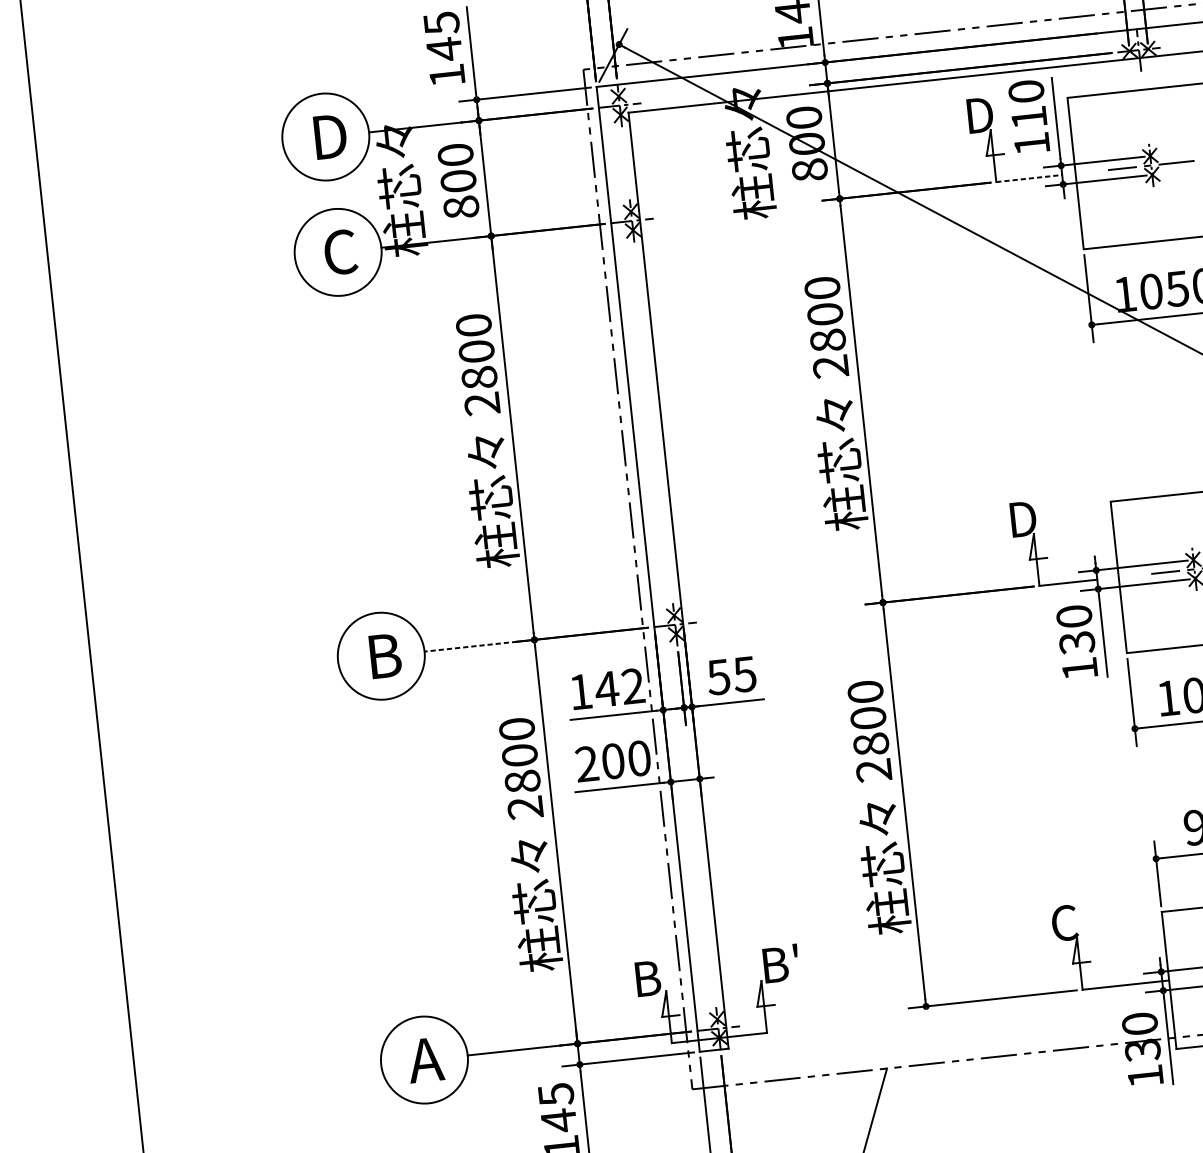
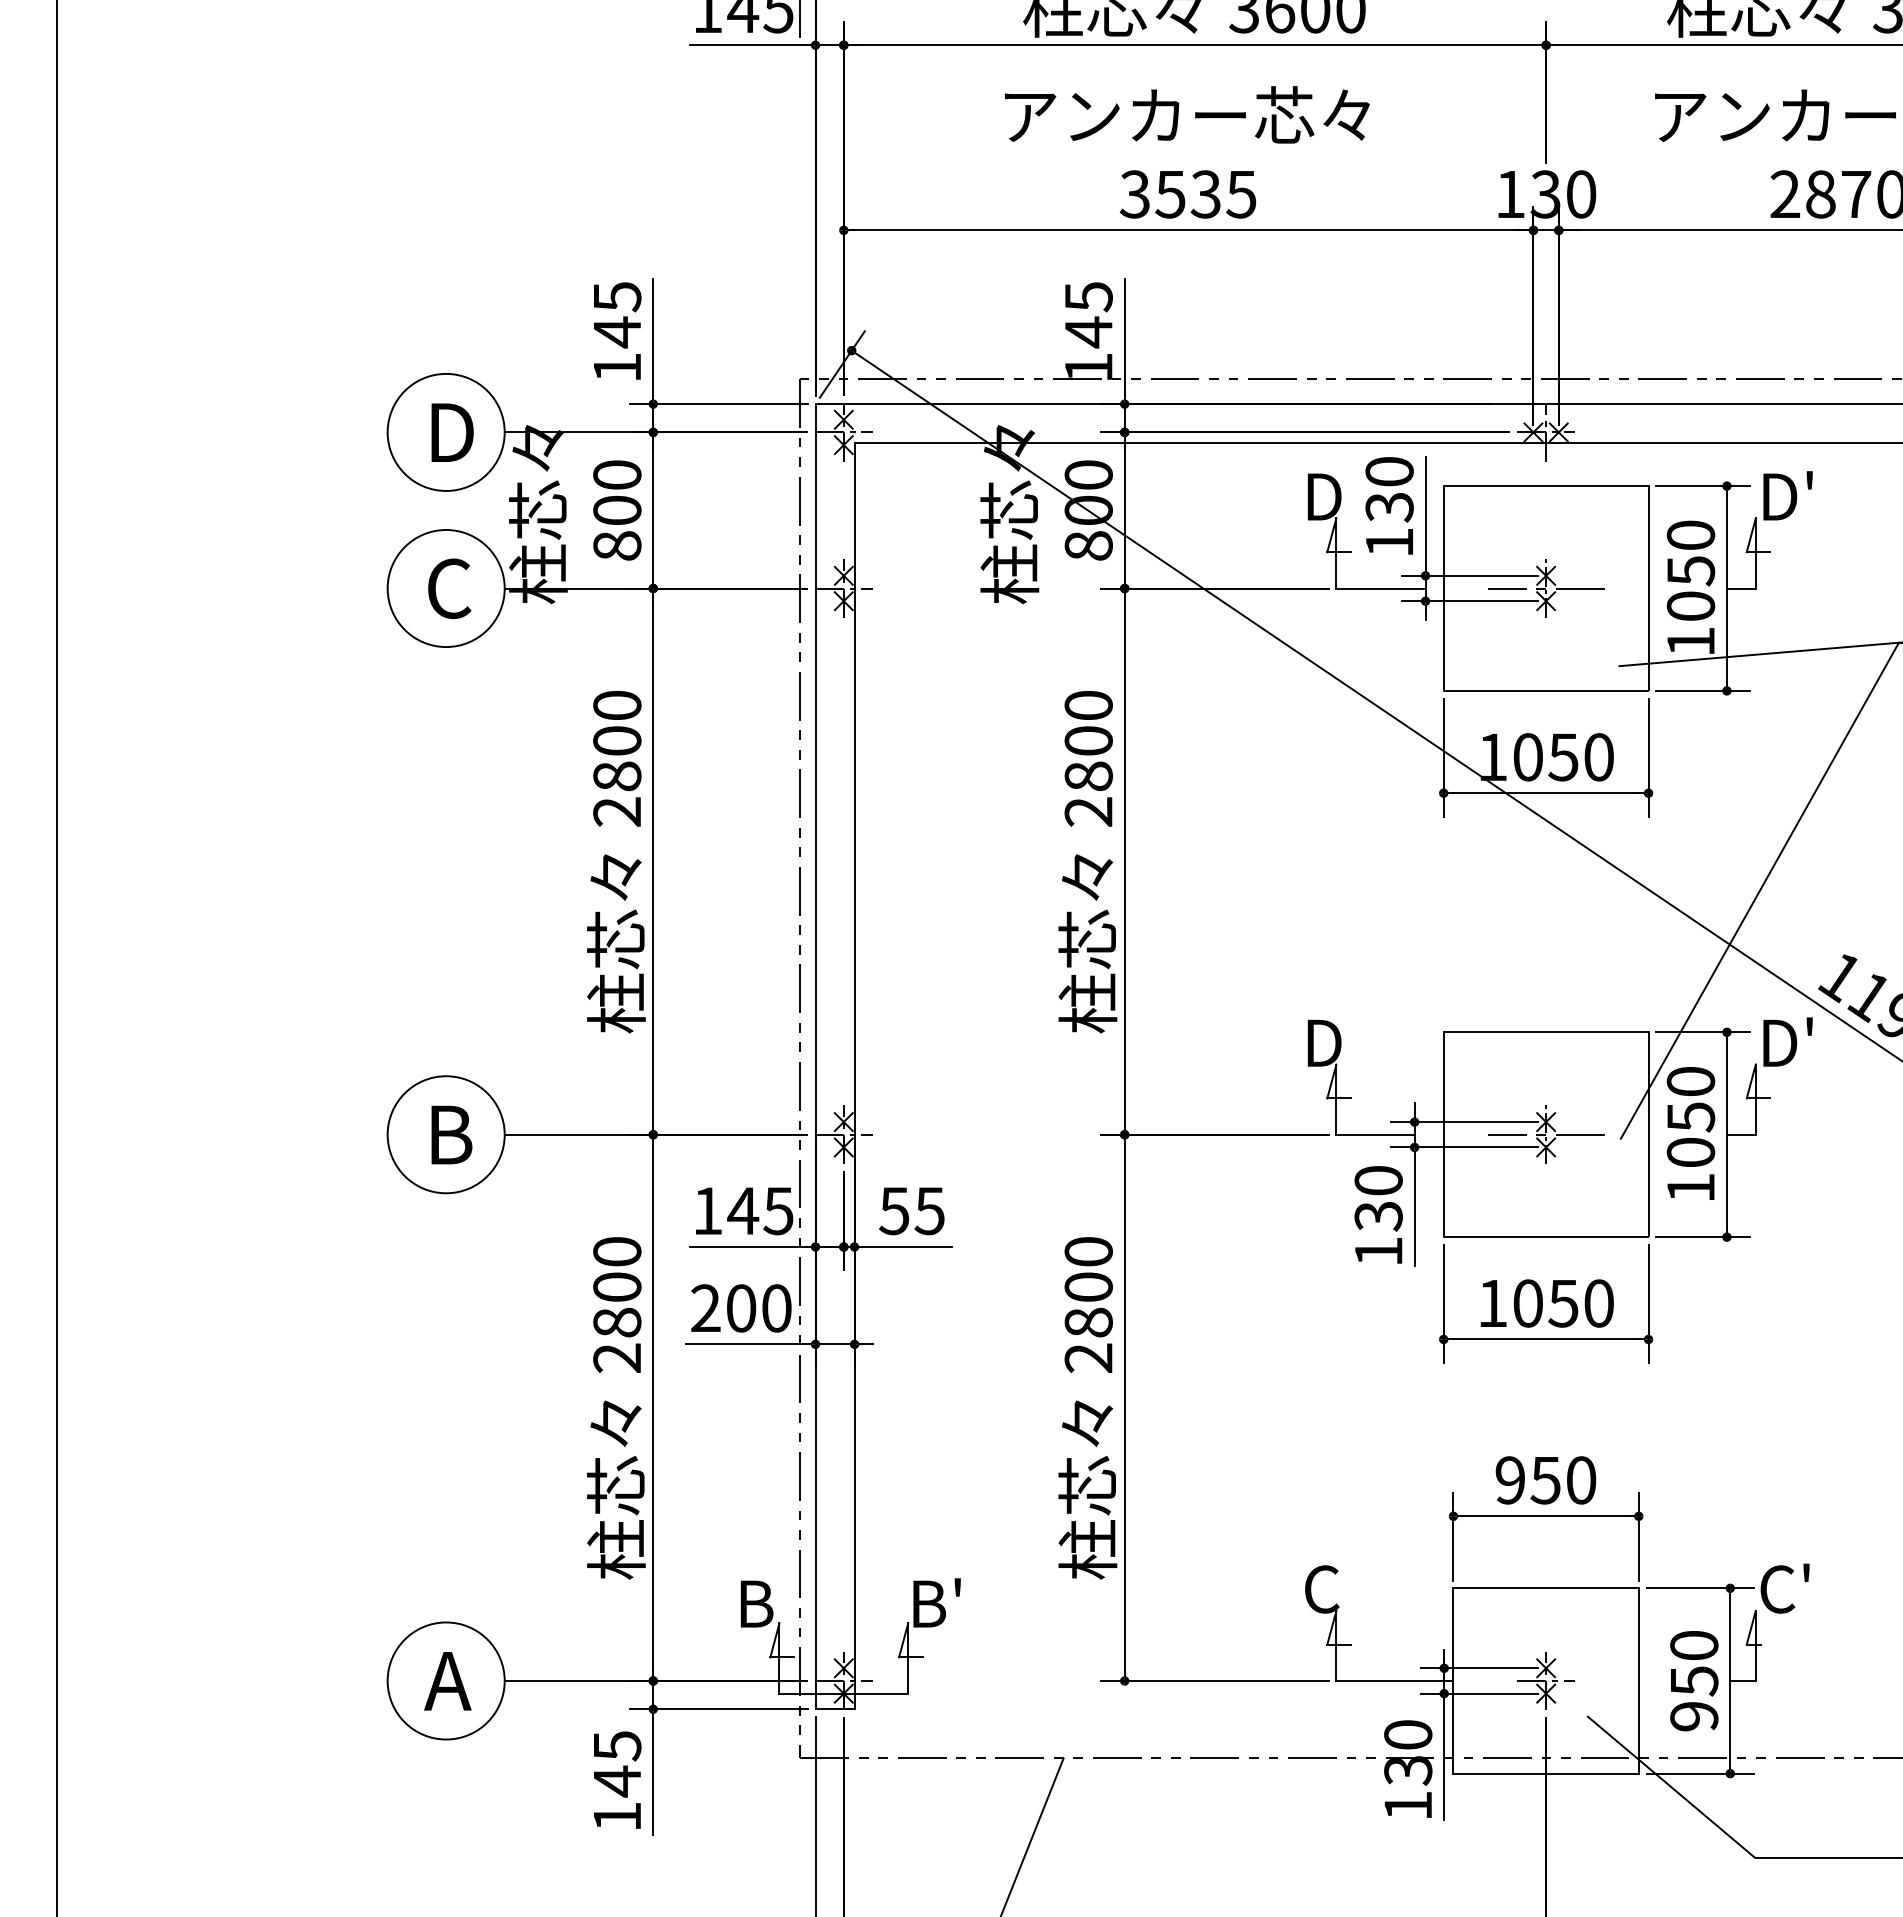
text: (1029, 117) -> (1389, 507), 110 -> 130
line: (1028, 178) -> (1380, 588), dashed -> solid
line: (470, 646) -> (567, 1134), dashed -> solid
text: (632, 685) -> (778, 1210), 142 -> 145

